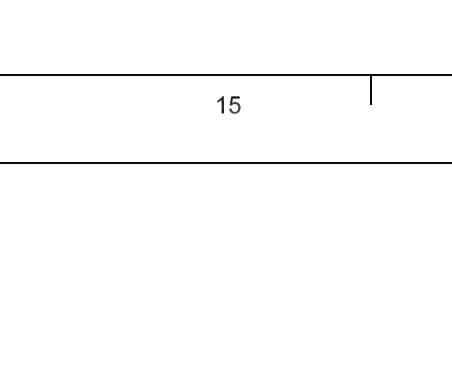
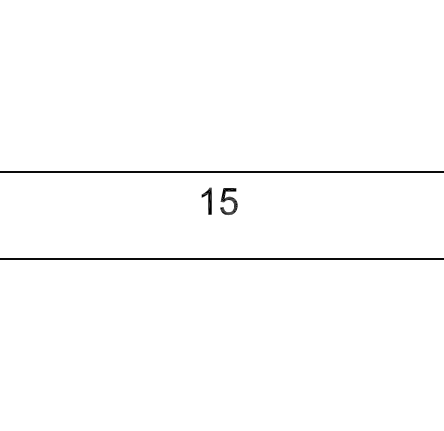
line: (370, 89) -> (357, 186), removed
part: (228, 104) -> (219, 201), size x1.6

